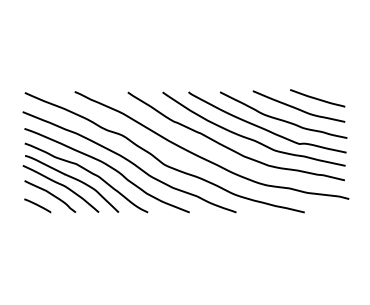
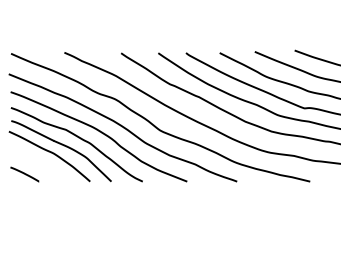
curve: (51, 195) -> (39, 163), removed

